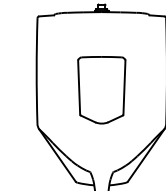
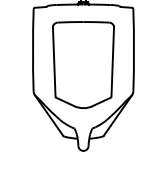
part: (101, 89) -> (83, 64), size x1.67

